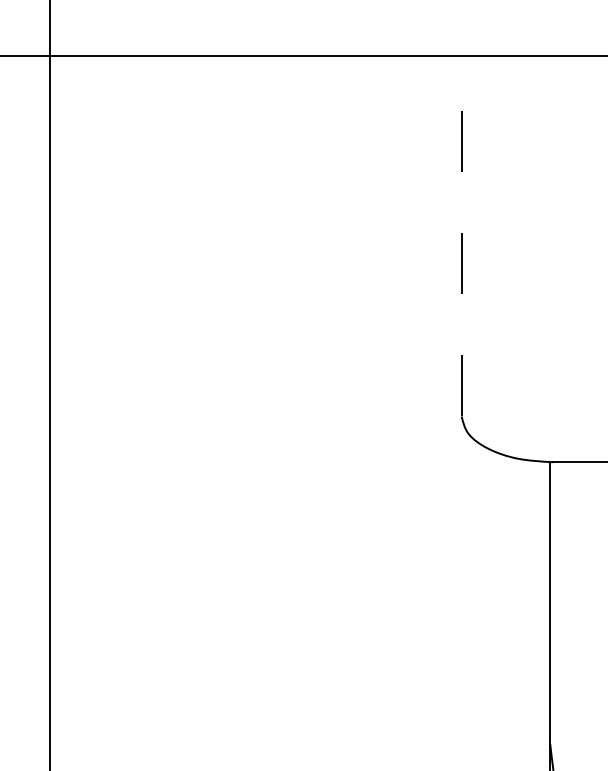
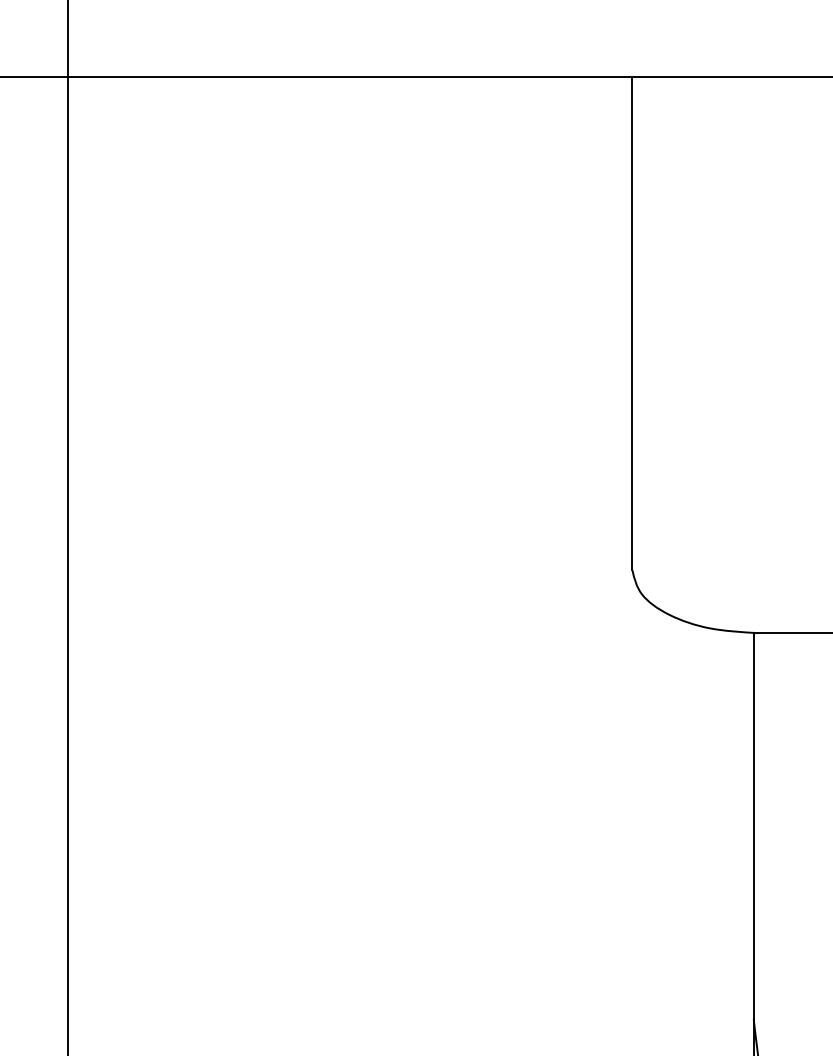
line: (461, 236) -> (632, 323), dashed -> solid

